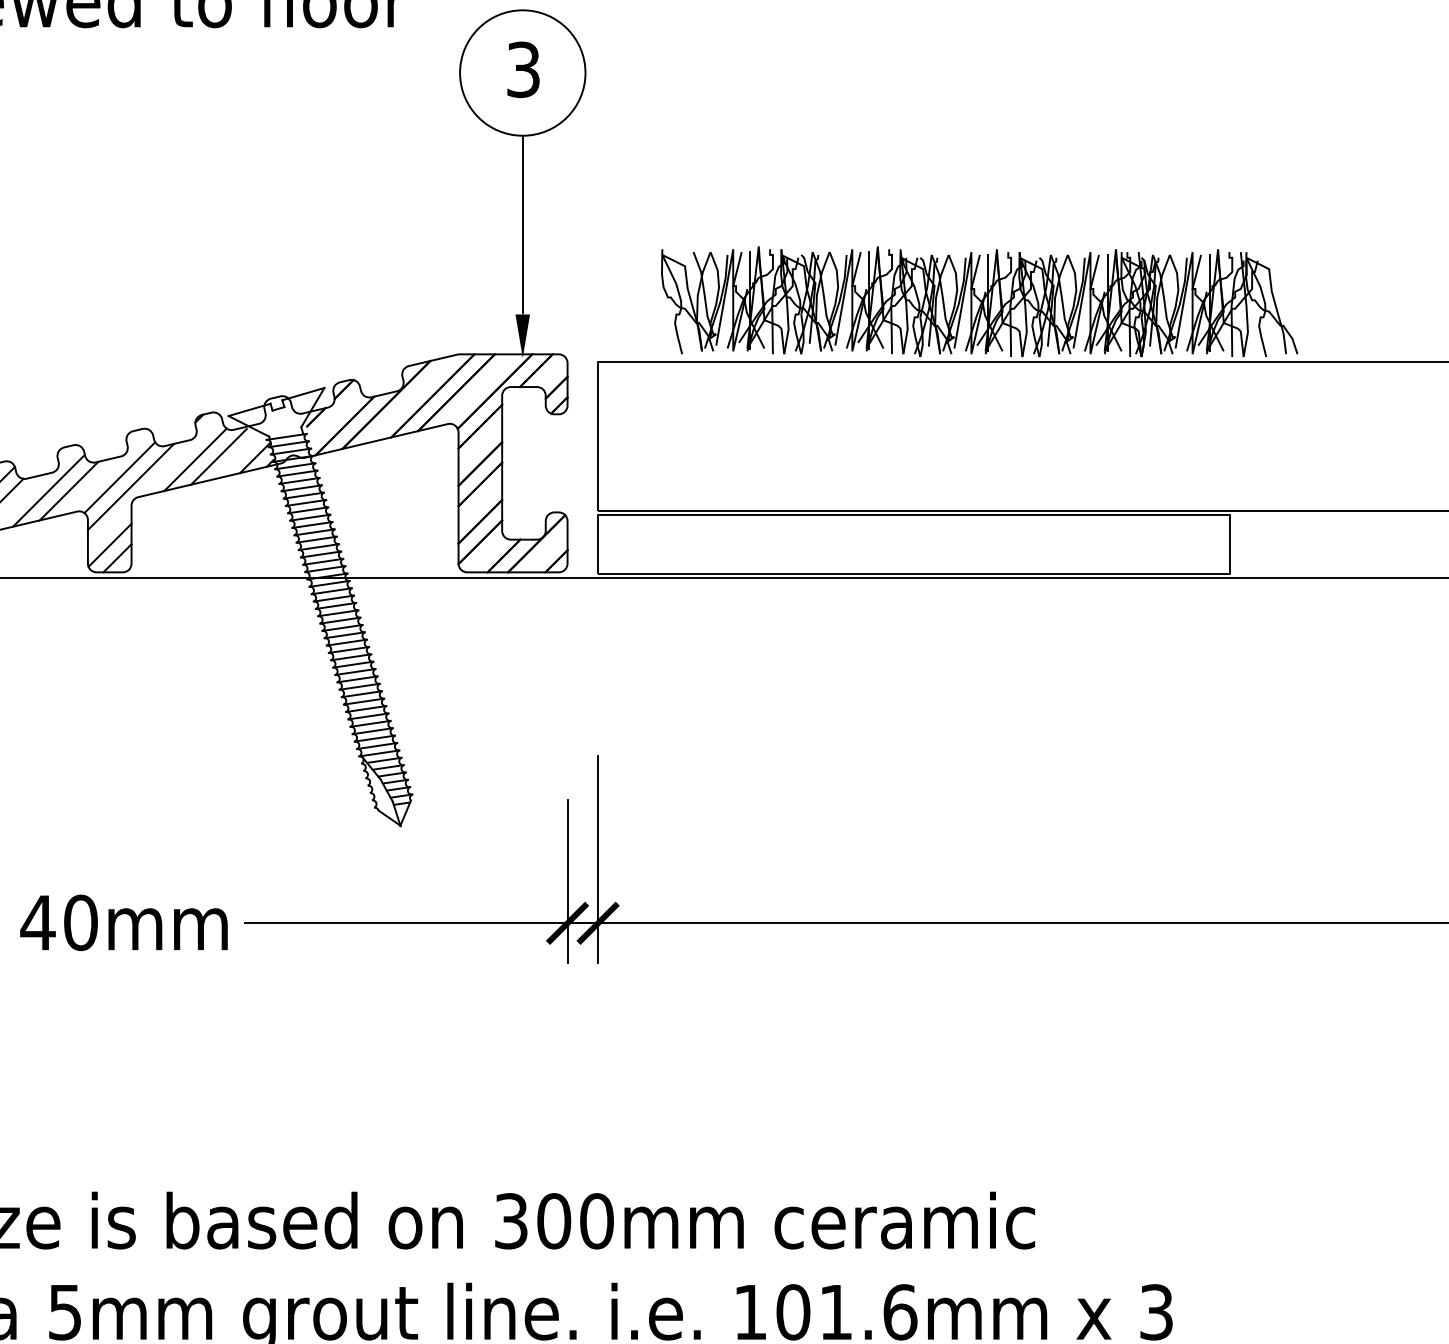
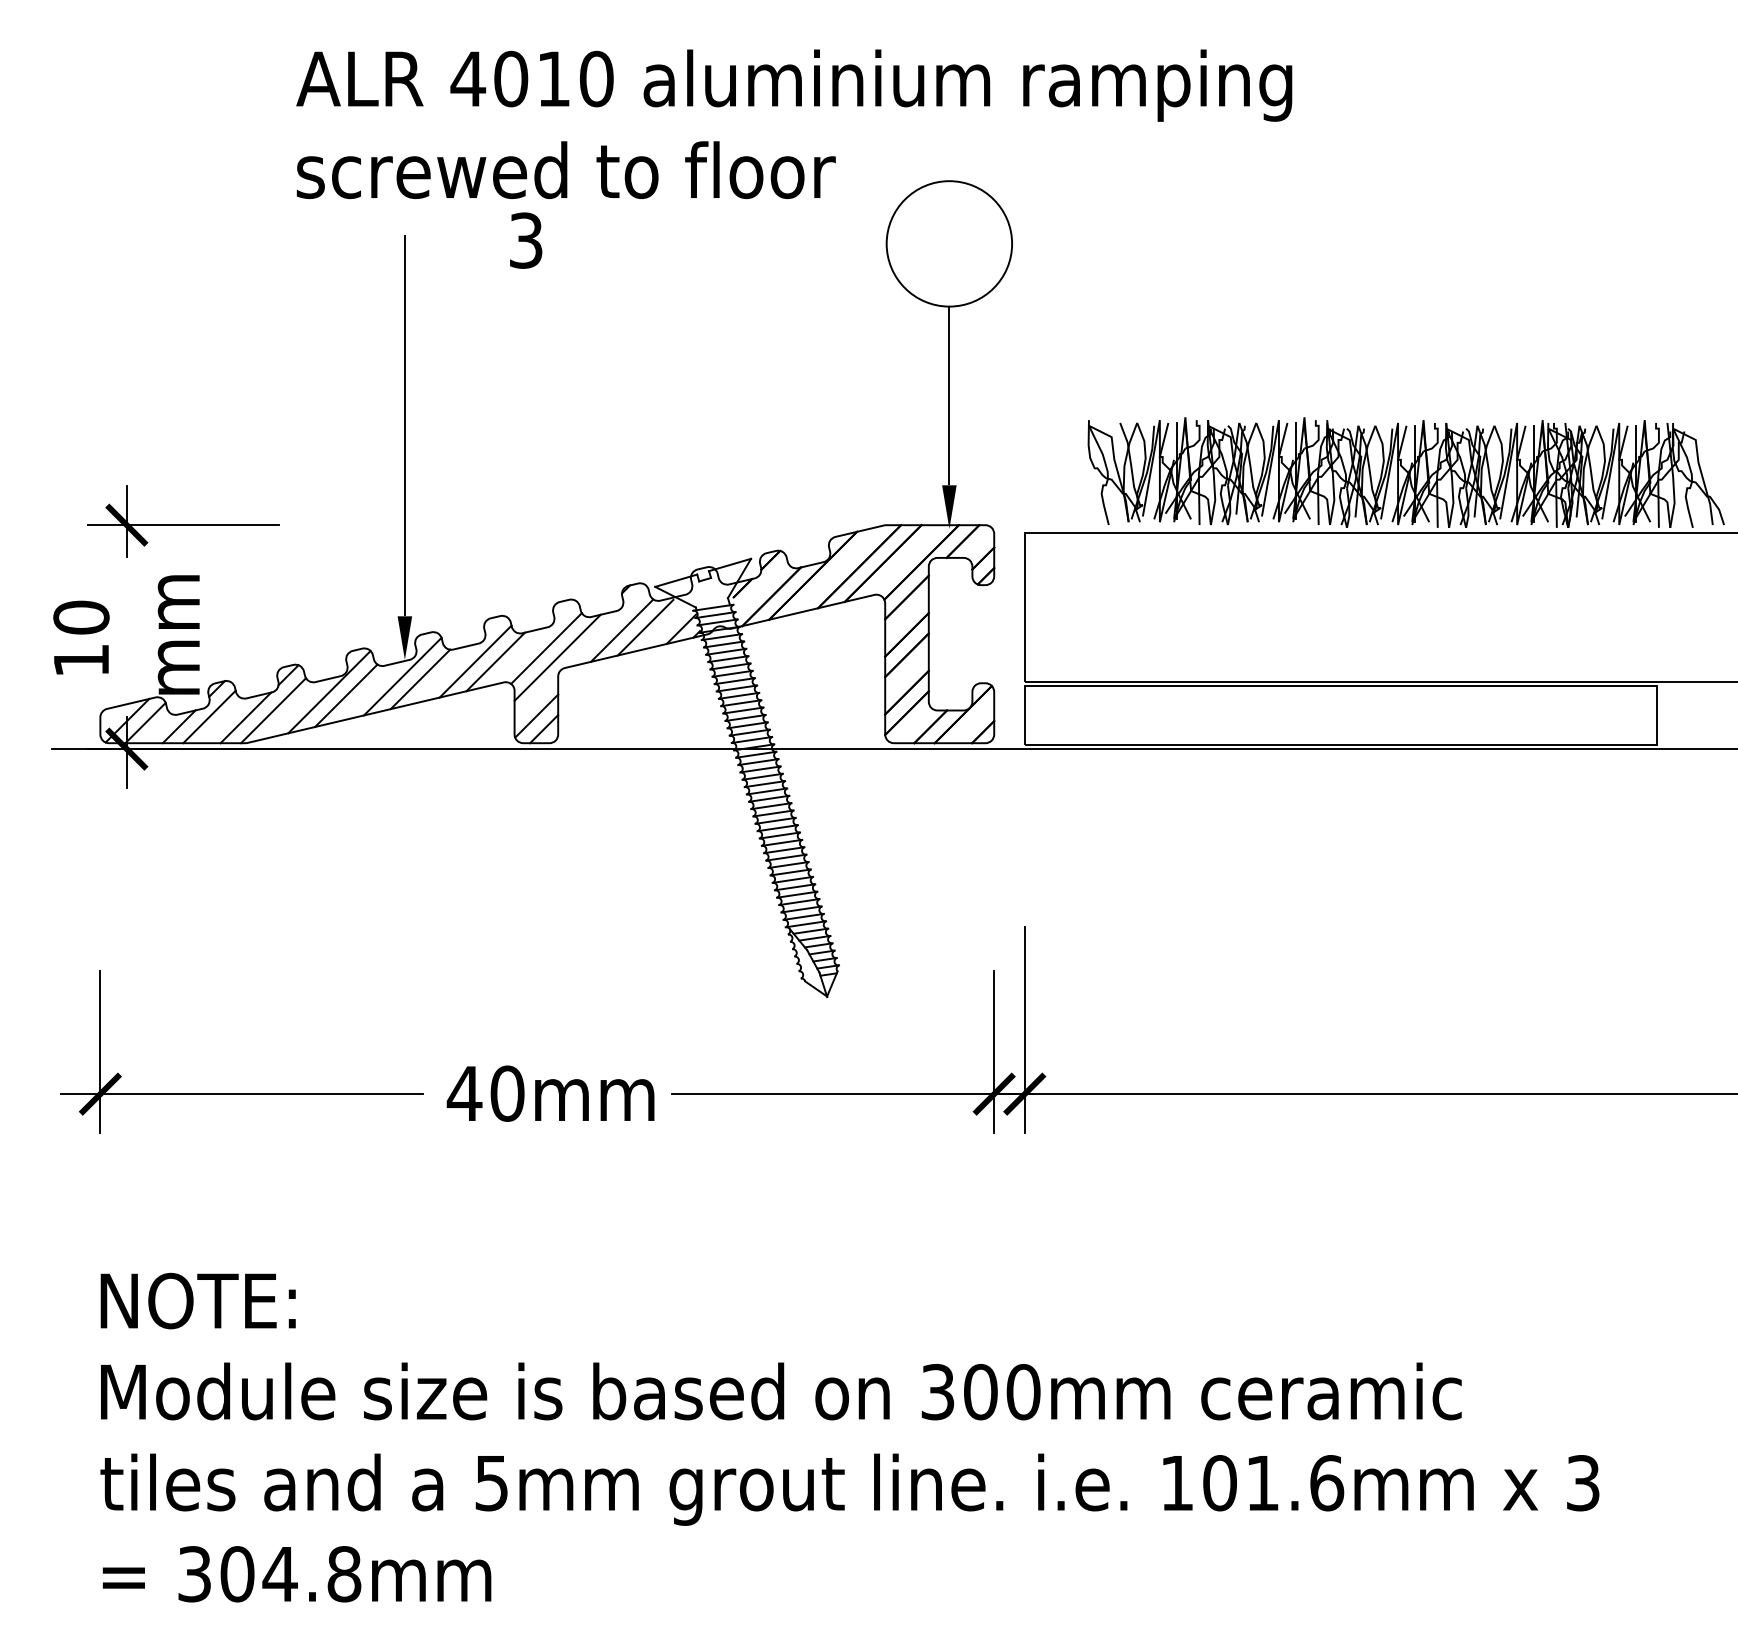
text: (523, 69) -> (526, 240), moved

